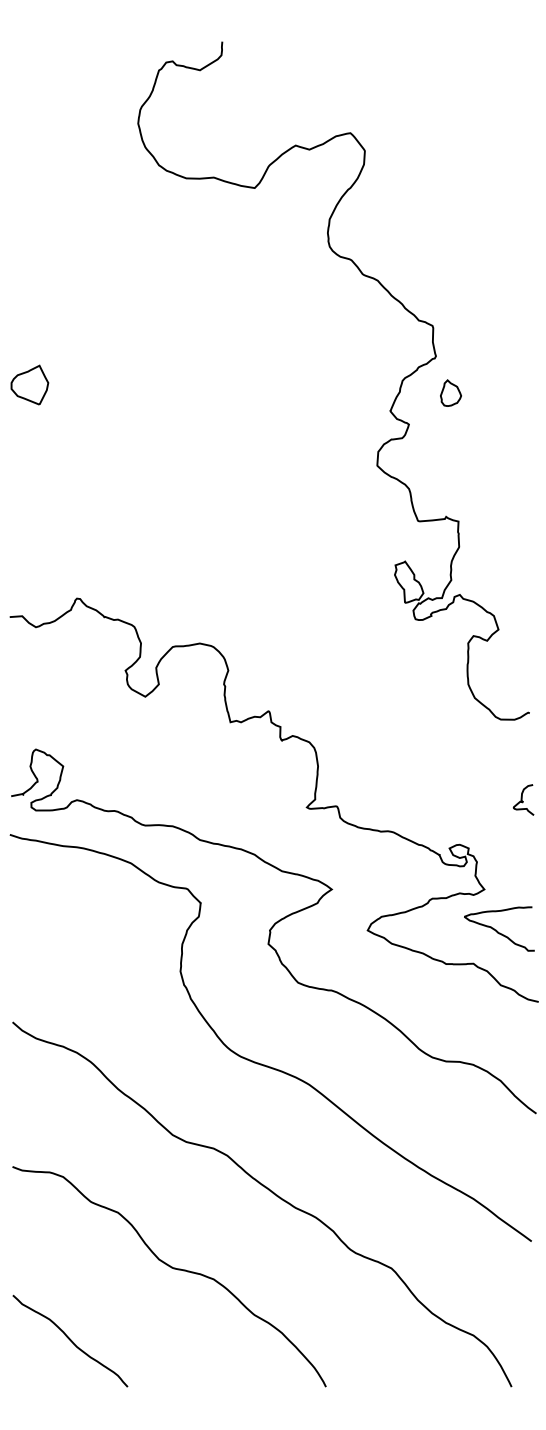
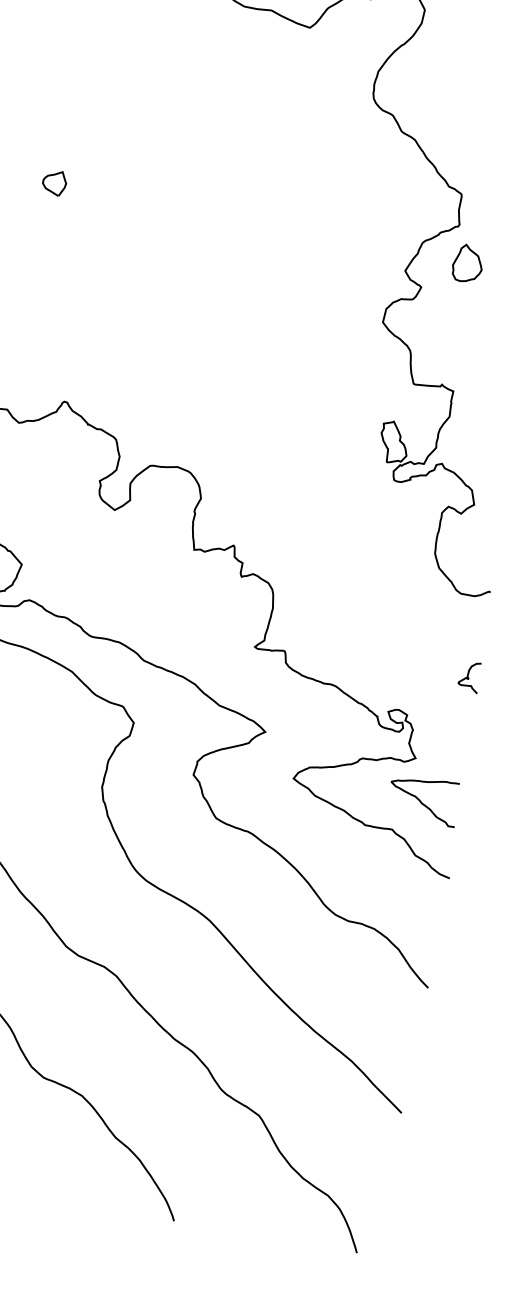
part: (29, 384) -> (54, 182), size x0.62
part: (450, 392) -> (467, 262), size x1.43

